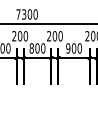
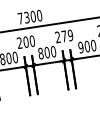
text: (57, 36) -> (67, 36), 200 -> 279

